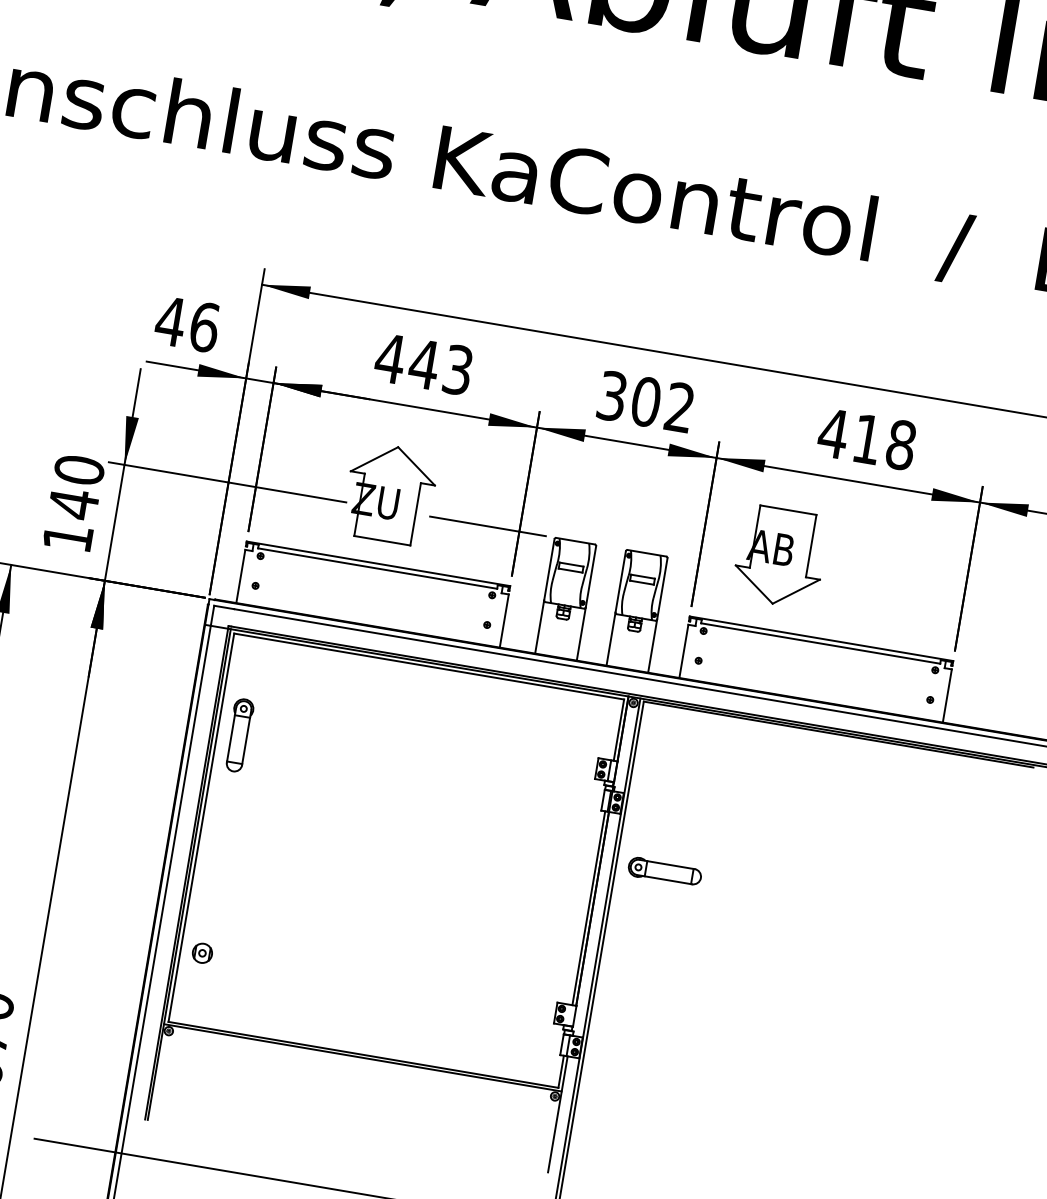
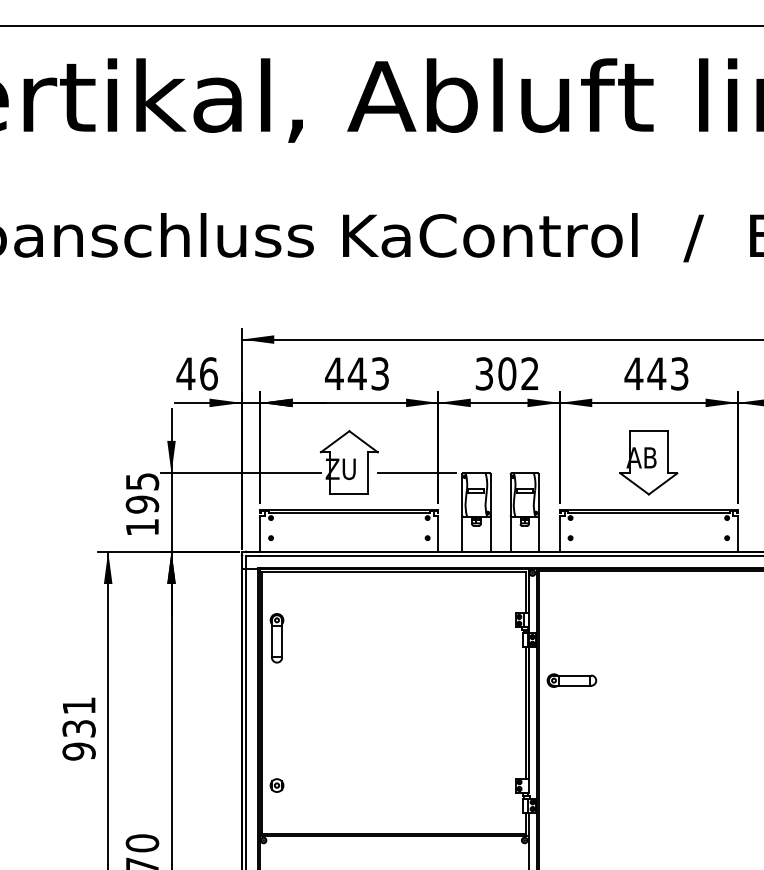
text: (883, 441) -> (667, 373), 418 -> 443
text: (76, 487) -> (142, 493), 140 -> 195
part: (780, 556) -> (648, 462), moved

